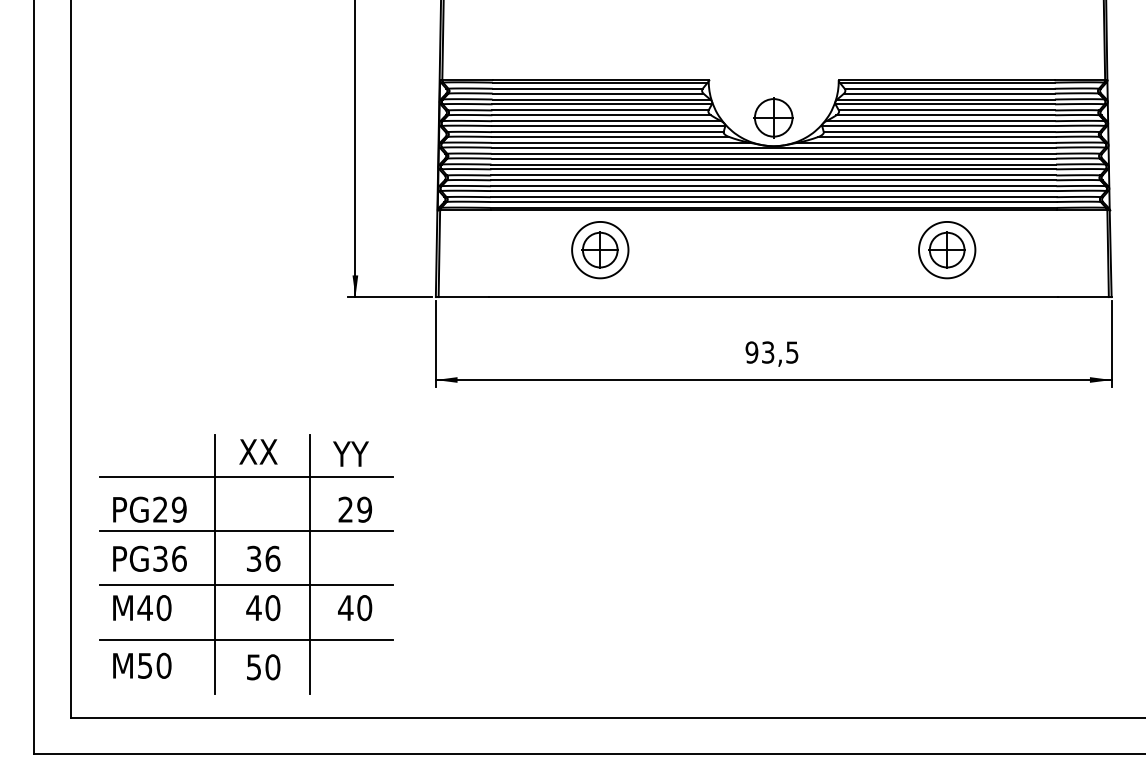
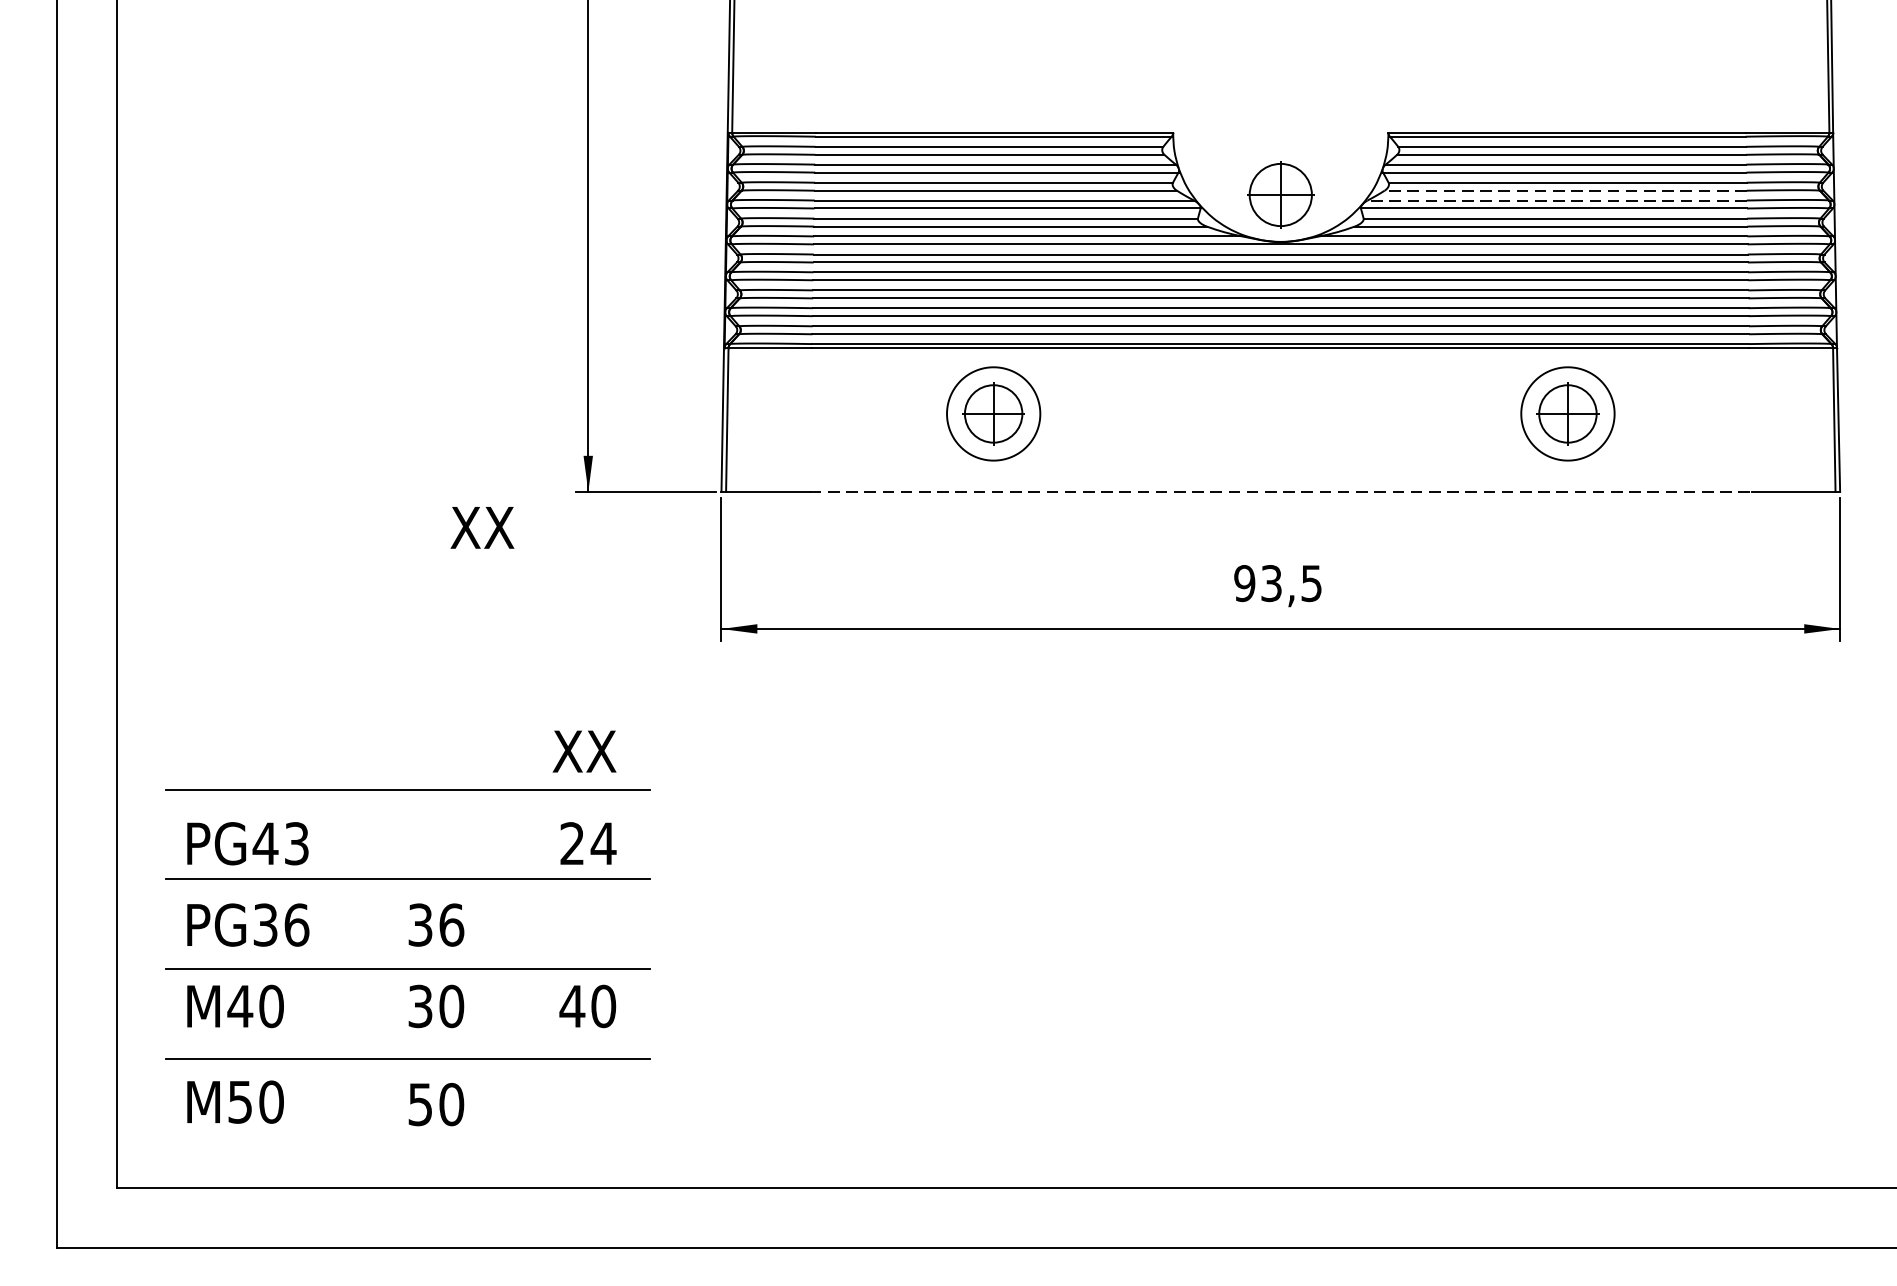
line: (945, 115) -> (1565, 191), solid -> dashed
line: (940, 121) -> (1556, 201), solid -> dashed
line: (773, 297) -> (1280, 492), solid -> dashed
text: (258, 451) -> (482, 527), moved
text: (352, 453) -> (583, 750), YY -> XX
text: (169, 509) -> (280, 843), PG29 -> PG43
text: (364, 509) -> (603, 843), 29 -> 24
line: (215, 564) -> (356, 934), removed
line: (310, 564) -> (513, 934), removed
text: (253, 608) -> (419, 1007), 40 -> 30

